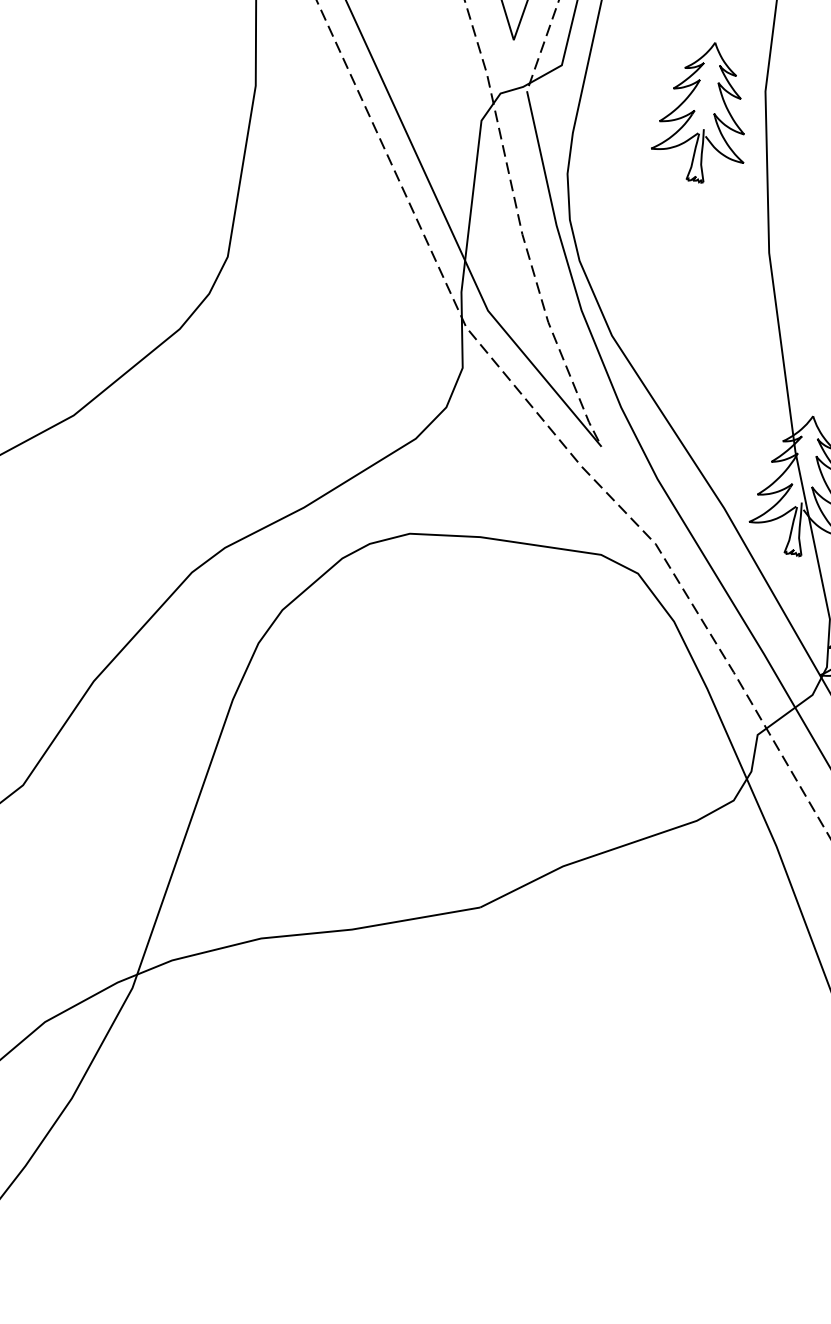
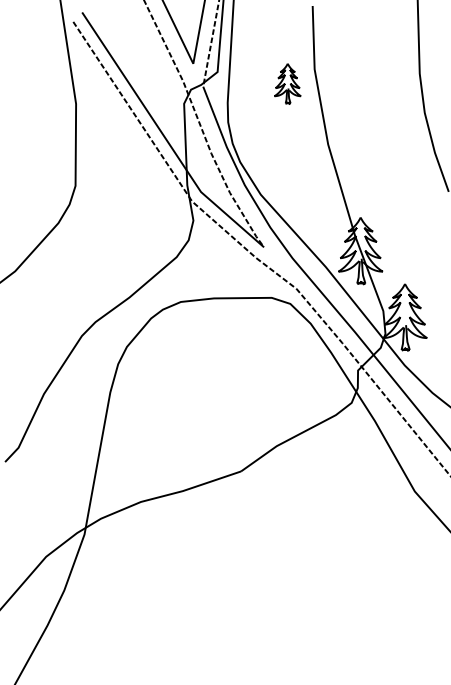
part: (704, 112) -> (287, 83), size x0.6

